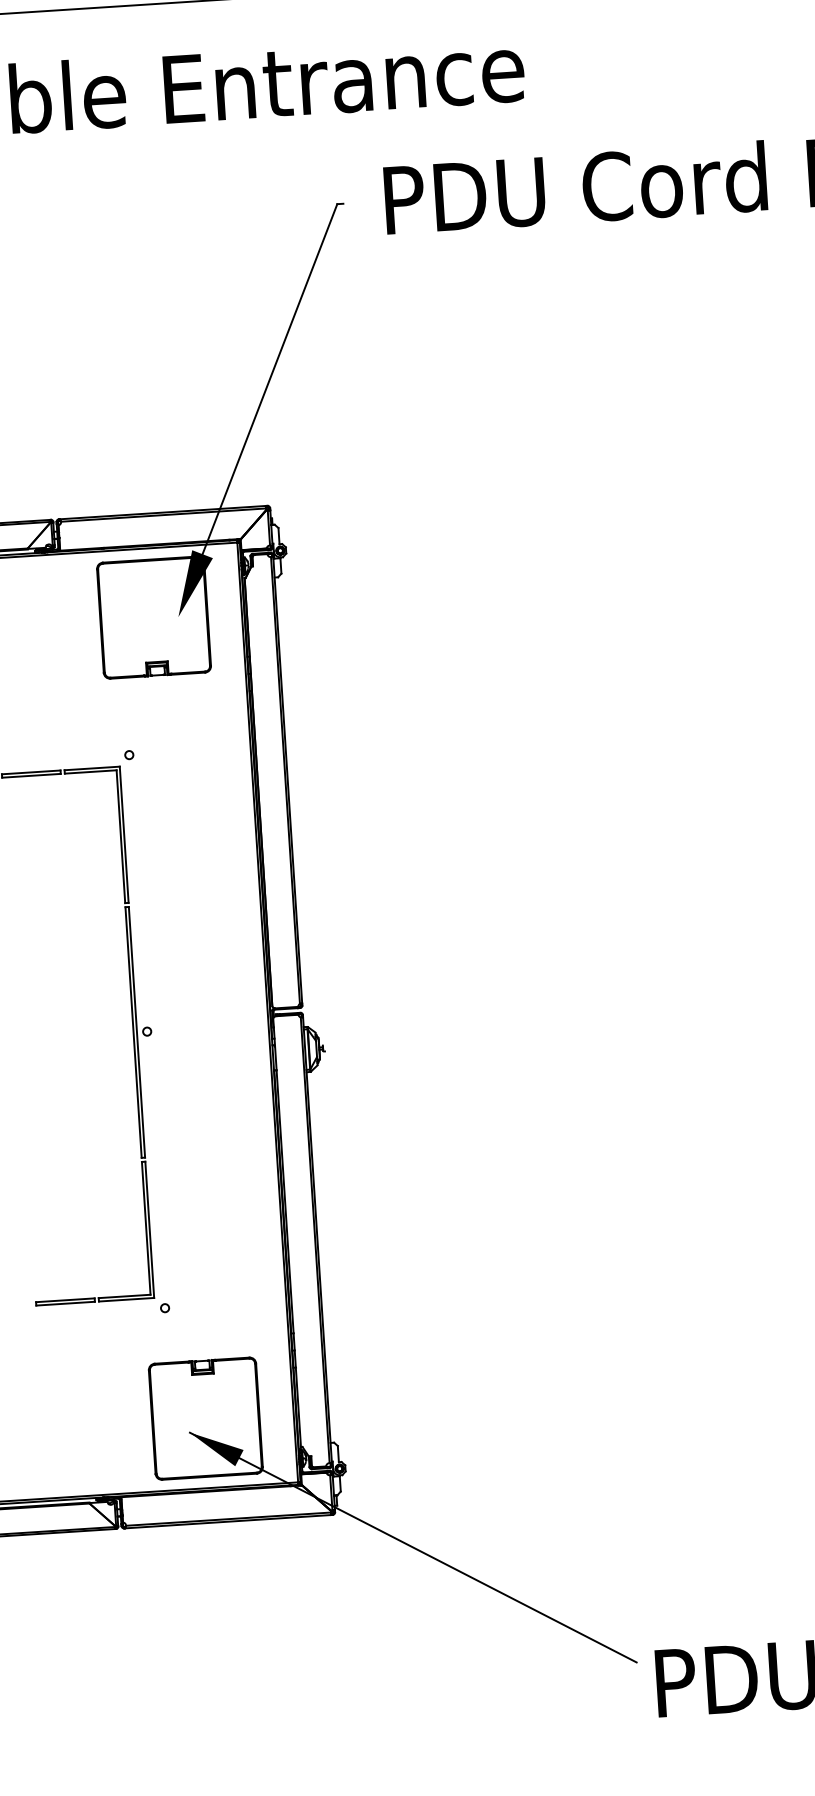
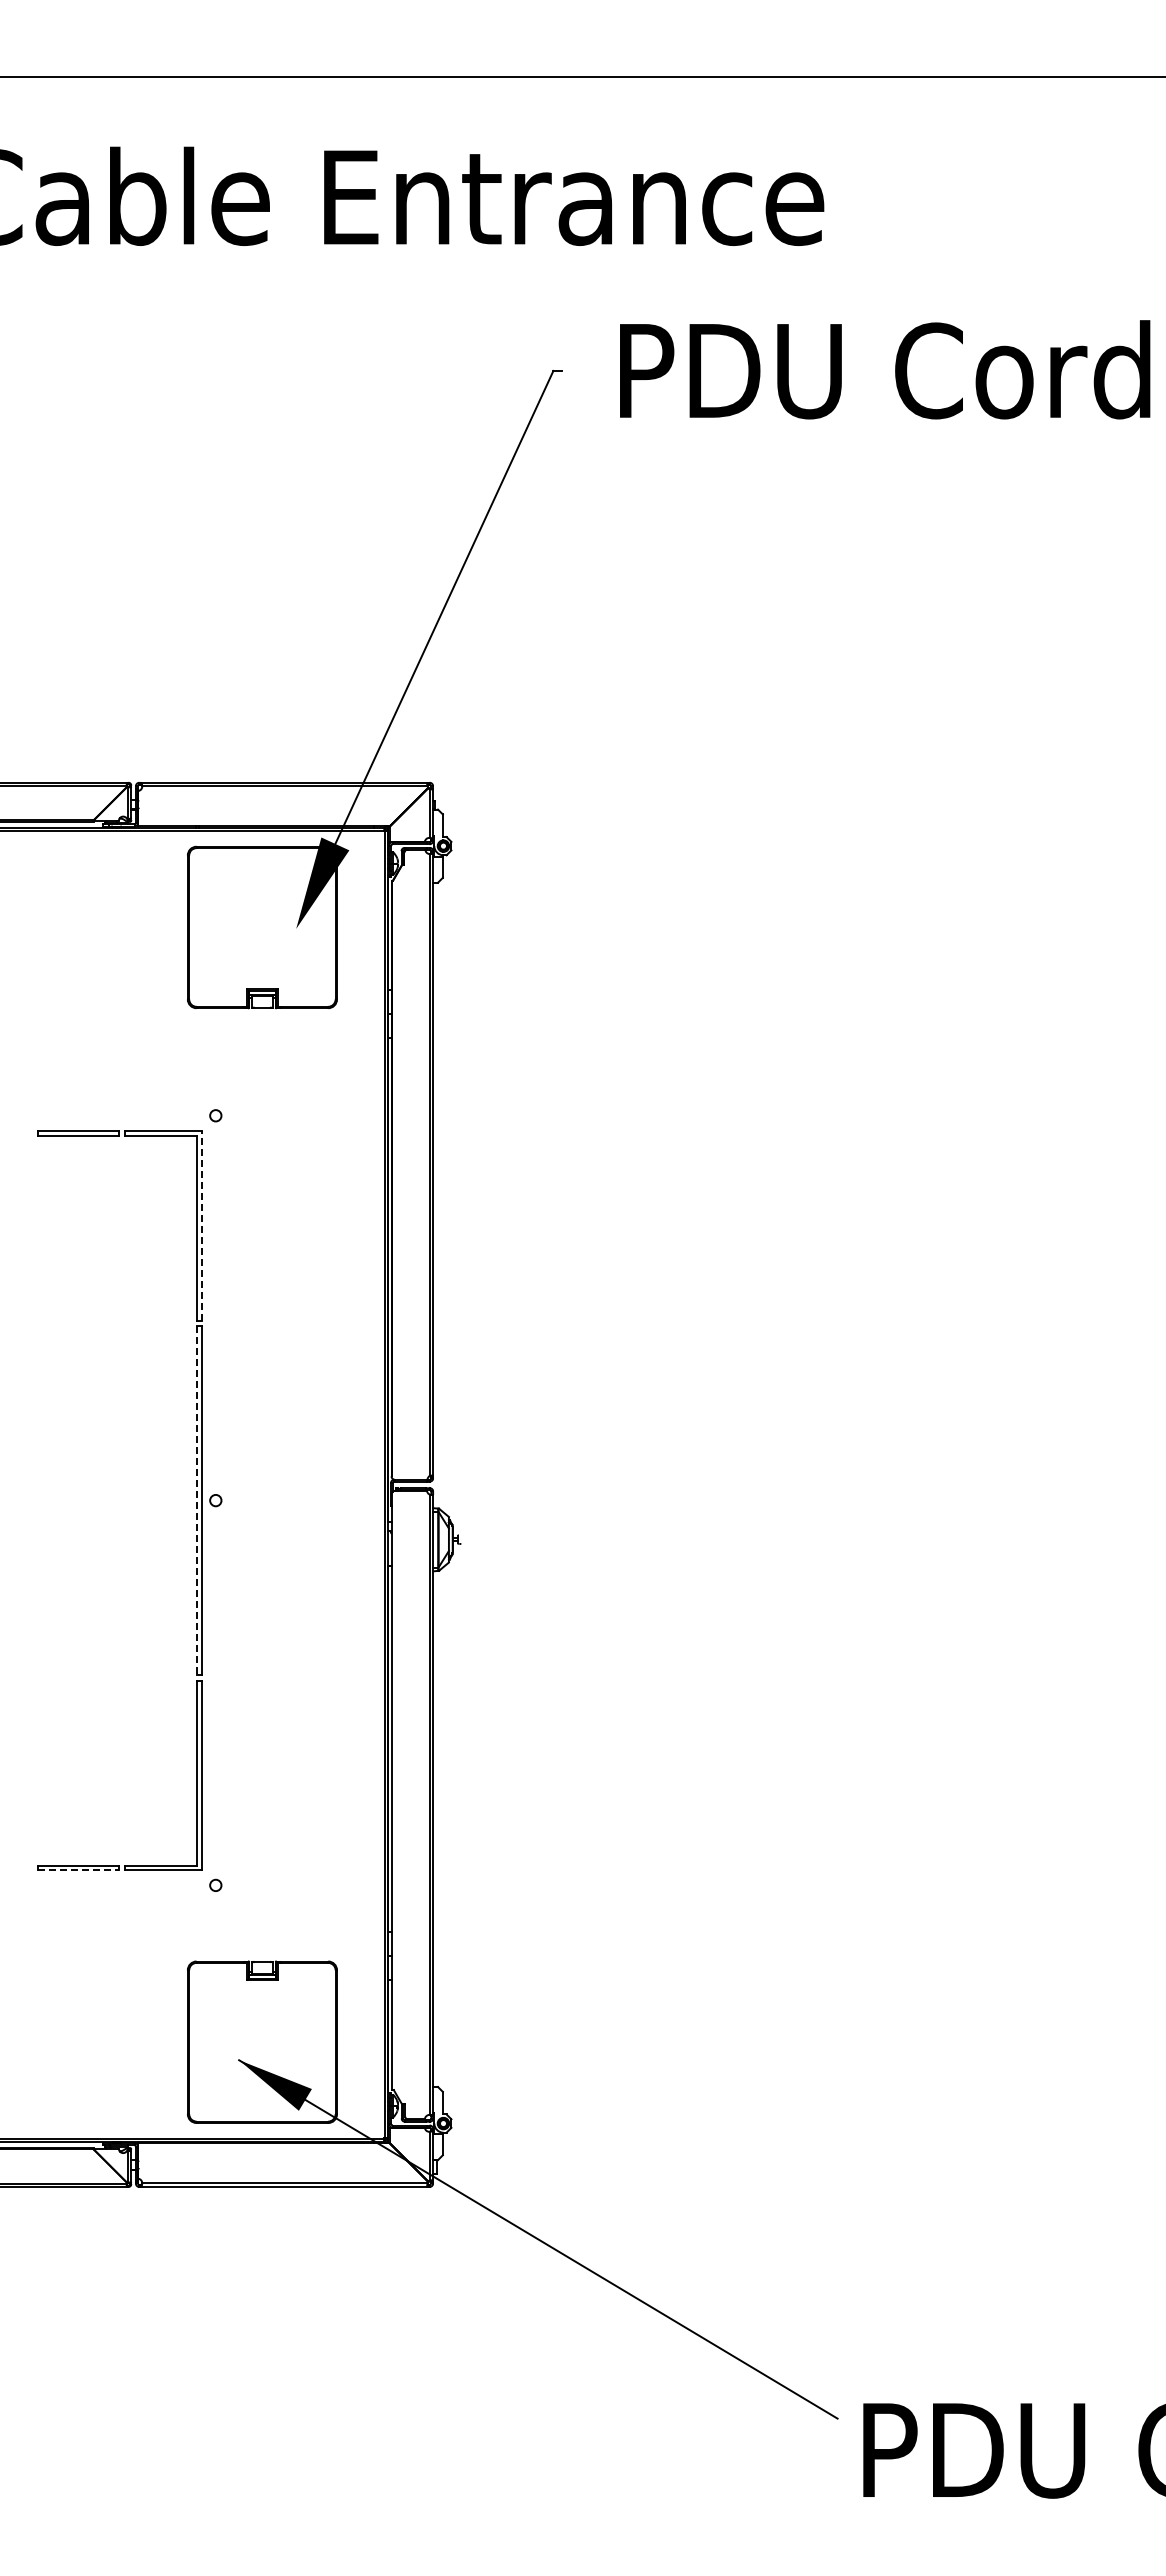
line: (124, 834) -> (201, 1225), solid -> dashed
line: (133, 1033) -> (196, 1501), solid -> dashed
line: (65, 1303) -> (78, 1870), solid -> dashed

